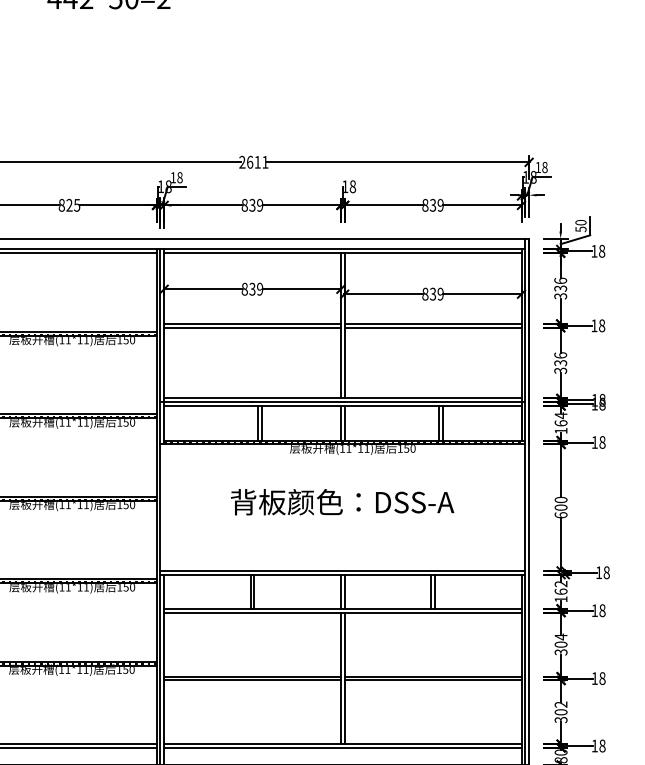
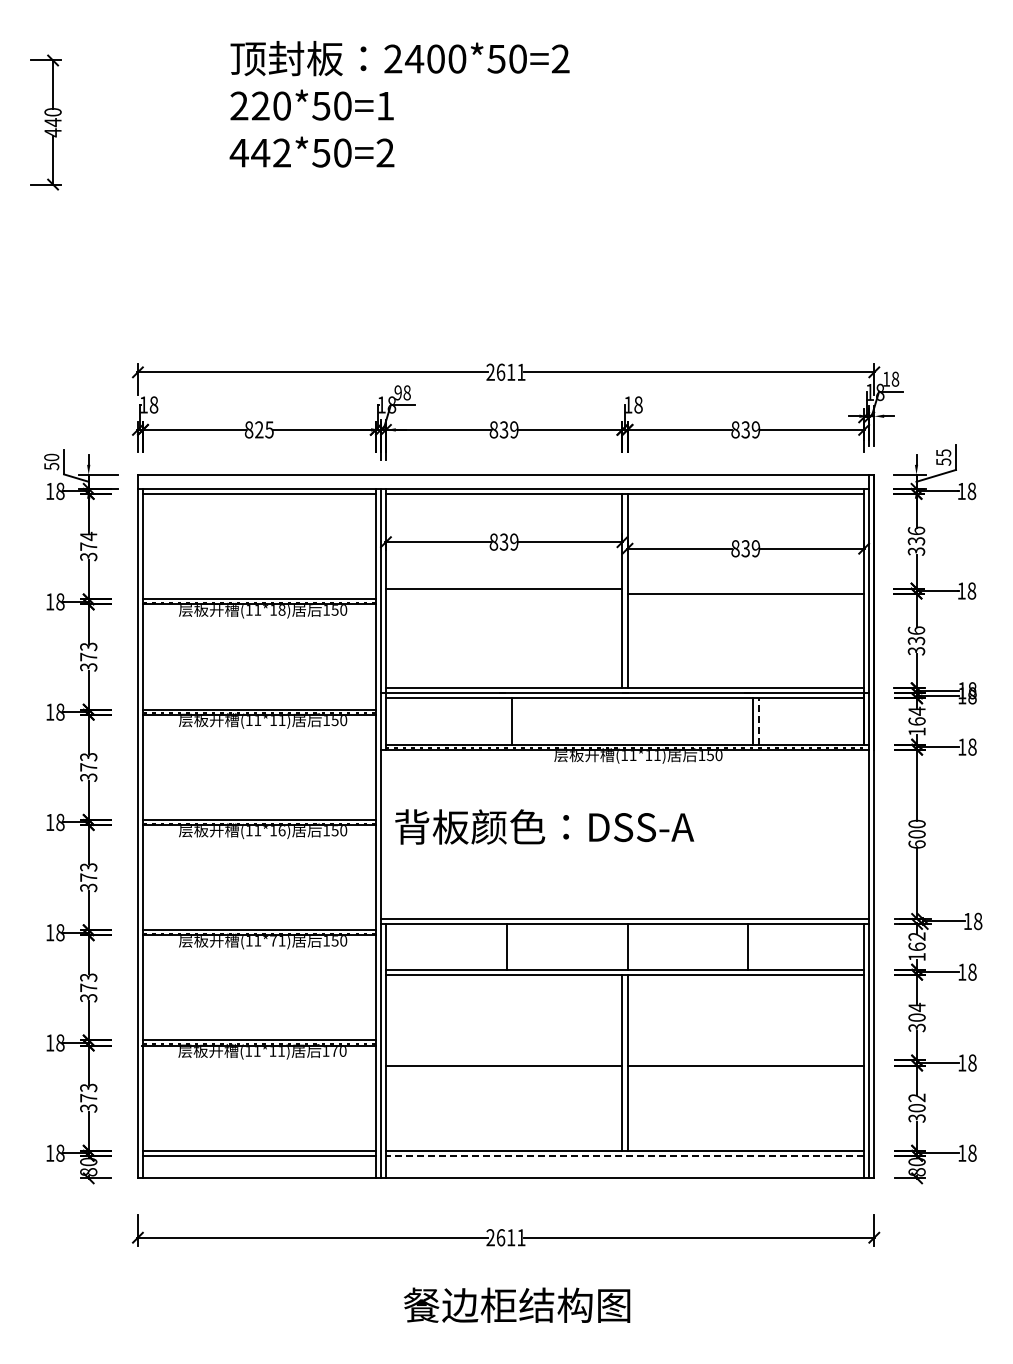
text: (172, 177) -> (397, 392), 18 -> 98
text: (580, 222) -> (943, 452), 50 -> 55
line: (432, 323) -> (745, 588), removed
line: (251, 327) -> (503, 593), removed
text: (86, 340) -> (281, 610), (11*11) -> (11*18)
line: (261, 423) -> (516, 721), removed
line: (340, 423) -> (622, 721), removed
line: (344, 423) -> (627, 721), removed
line: (442, 423) -> (758, 721), solid -> dashed
text: (342, 501) -> (544, 826), moved
text: (86, 505) -> (281, 831), (11*11) -> (11*16)
text: (80, 587) -> (273, 941), (11*11) -> (11*71)
line: (250, 591) -> (501, 946), removed
line: (340, 591) -> (622, 946), removed
line: (431, 591) -> (743, 946), removed
text: (125, 669) -> (334, 1051), 150 -> 170
line: (251, 676) -> (503, 1060), removed
line: (432, 676) -> (745, 1060), removed
line: (342, 747) -> (624, 1155), solid -> dashed

